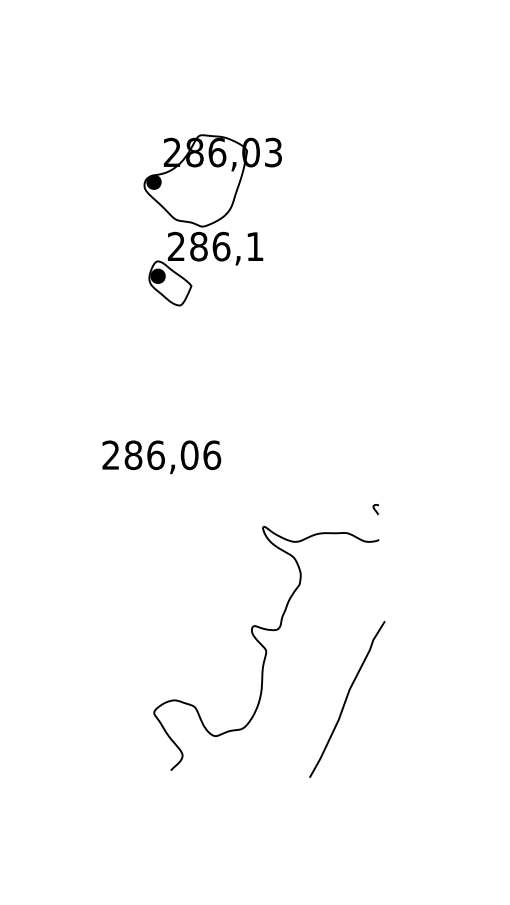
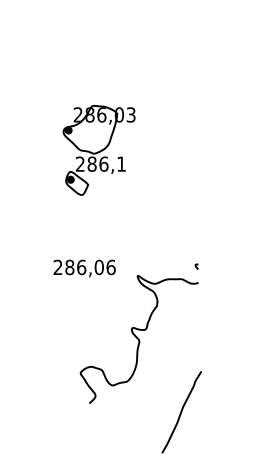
part: (211, 220) -> (98, 150), moved
text: (161, 457) -> (84, 268), moved
curve: (346, 699) -> (181, 412), moved

